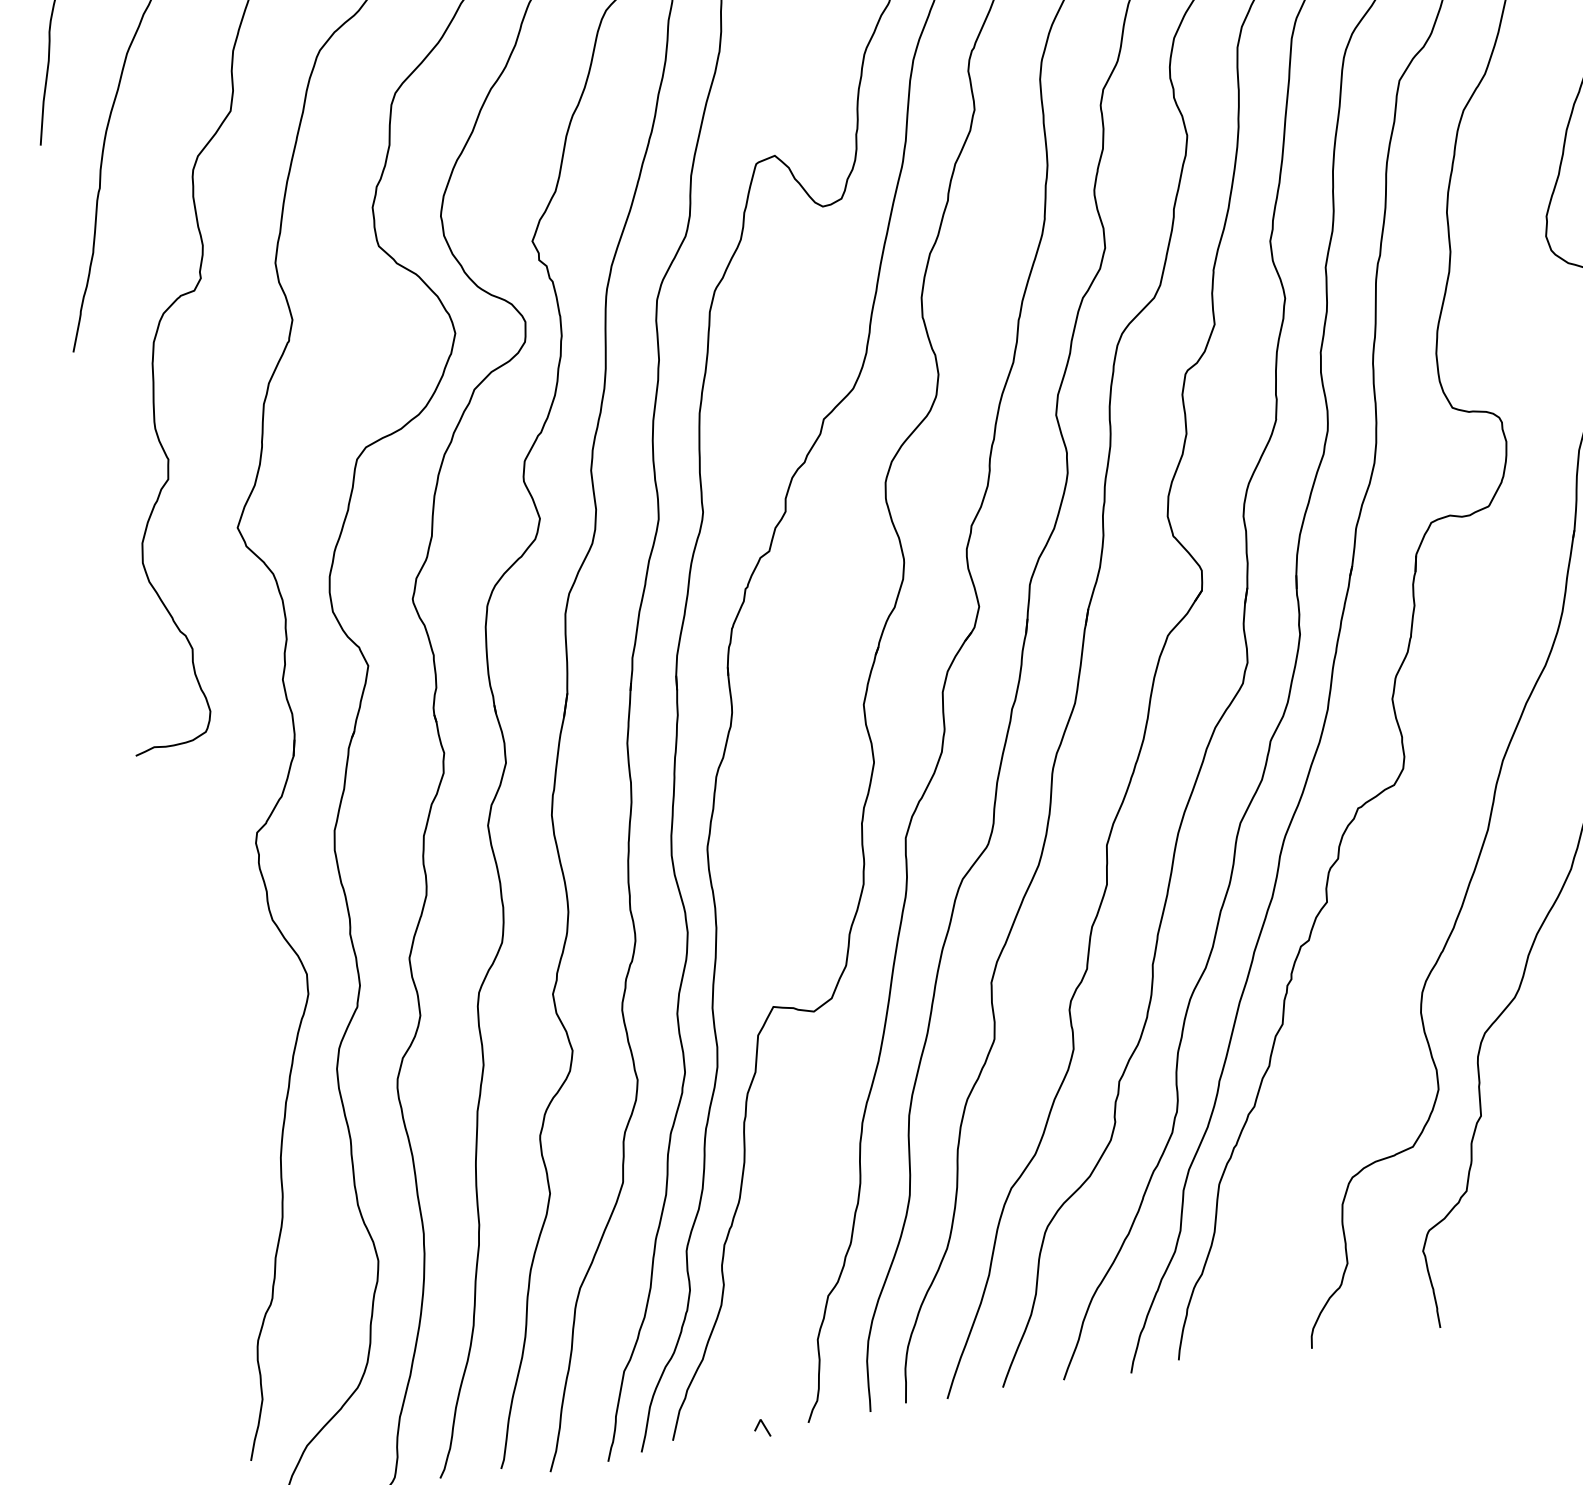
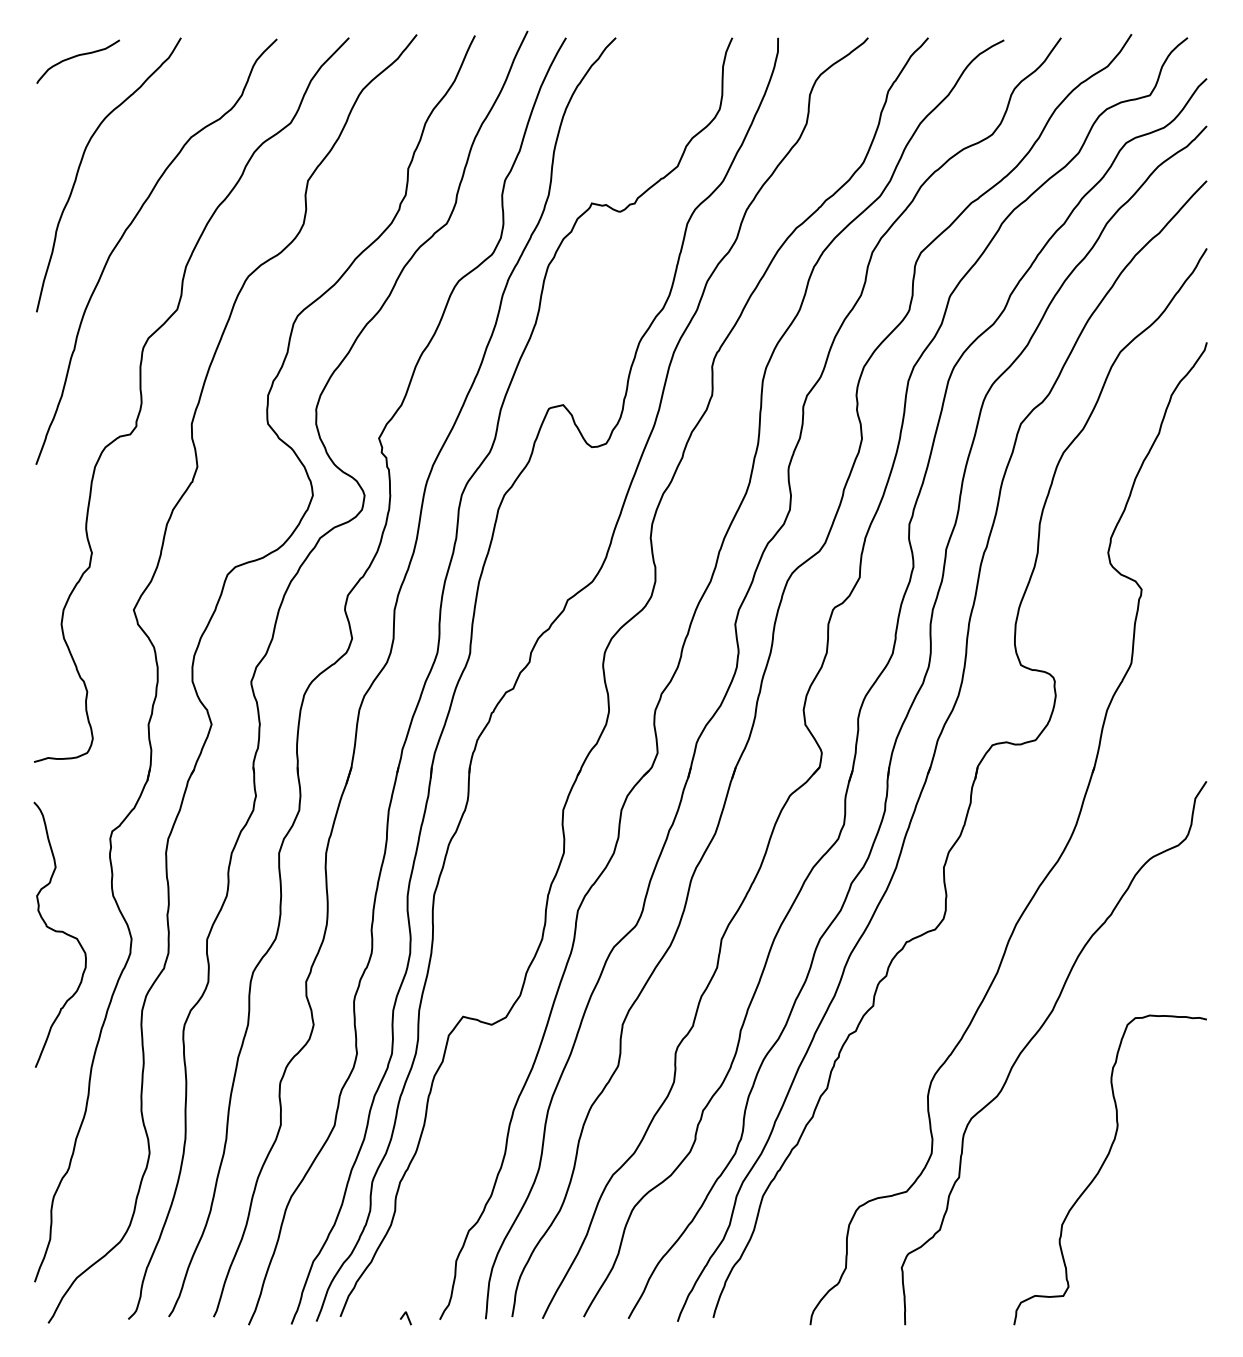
curve: (207, 981) -> (59, 932), added

